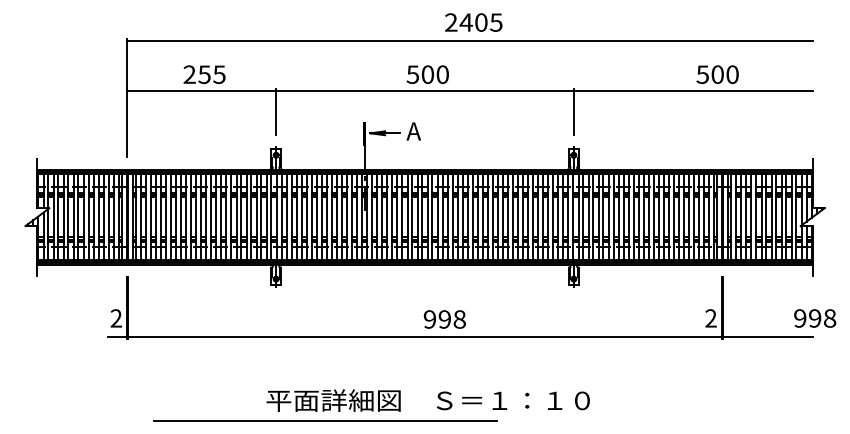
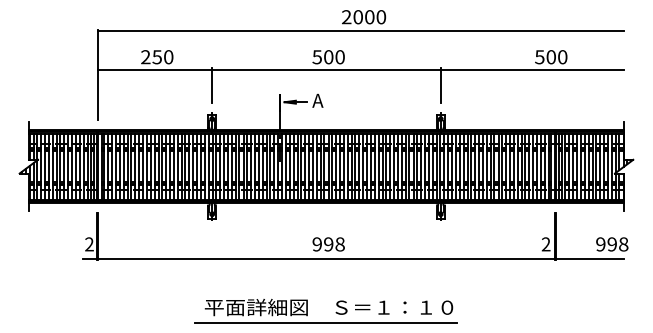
text: (480, 22) -> (369, 17), 2405 -> 2000
text: (219, 74) -> (168, 57), 255 -> 250
text: (815, 318) -> (612, 244), moved
text: (444, 319) -> (328, 244), moved
line: (325, 420) -> (326, 322), moved

